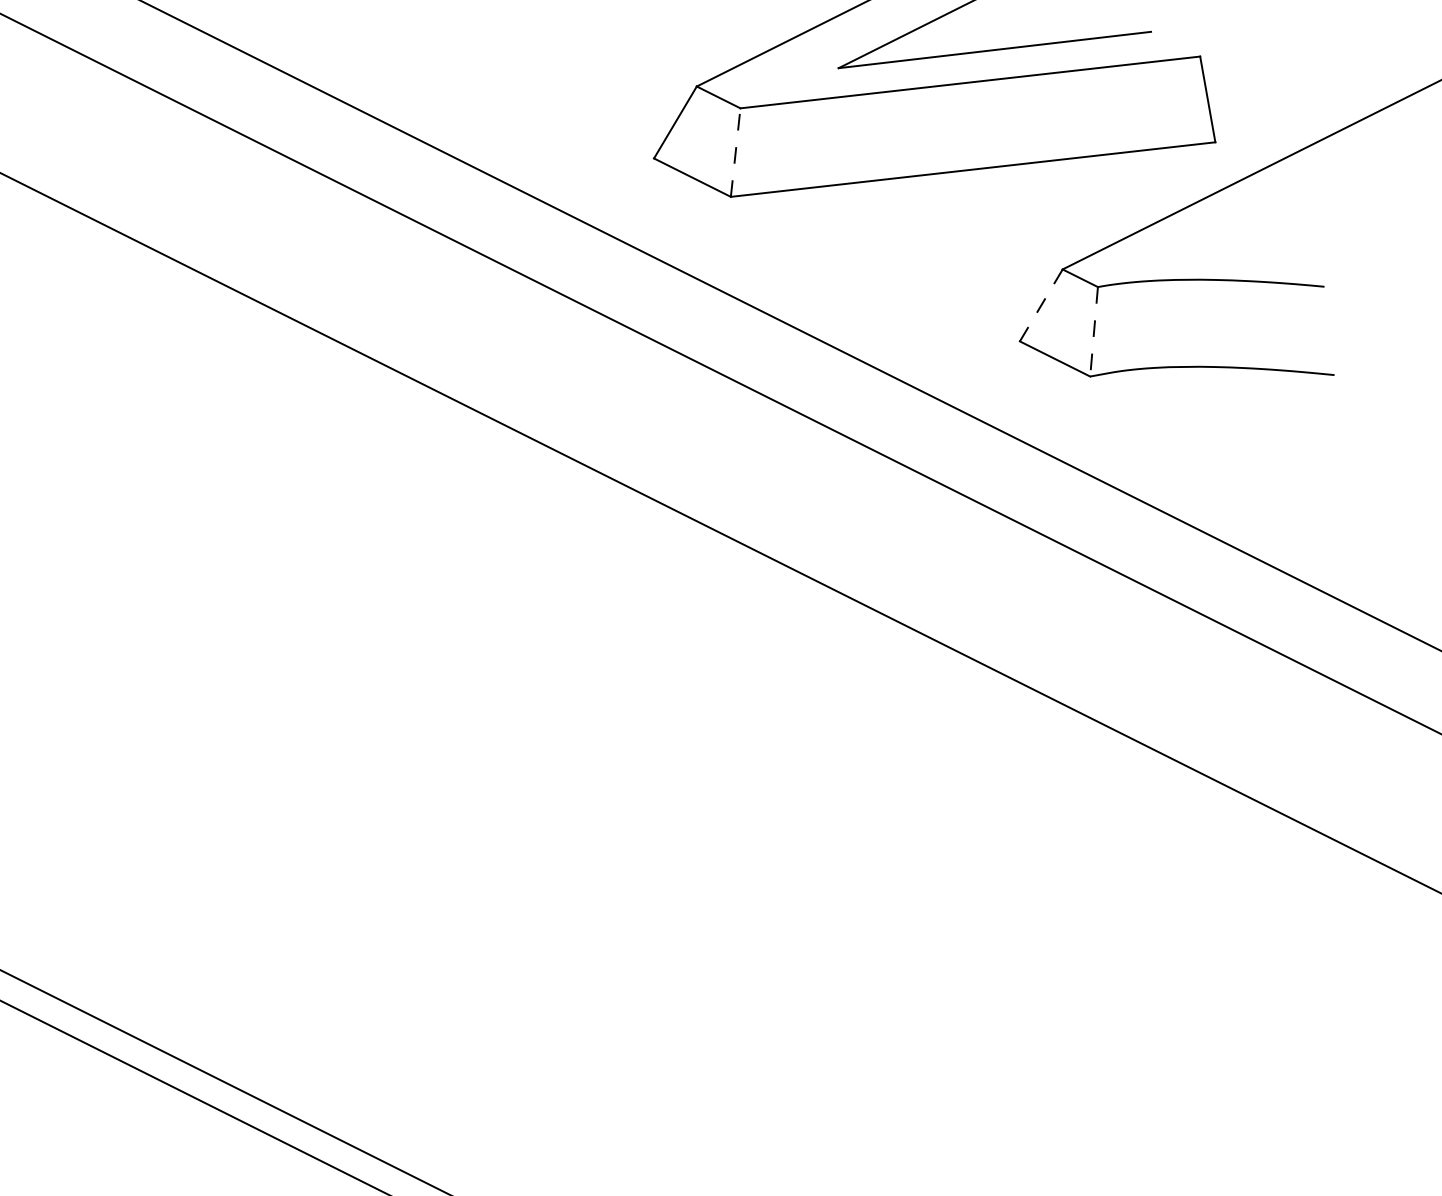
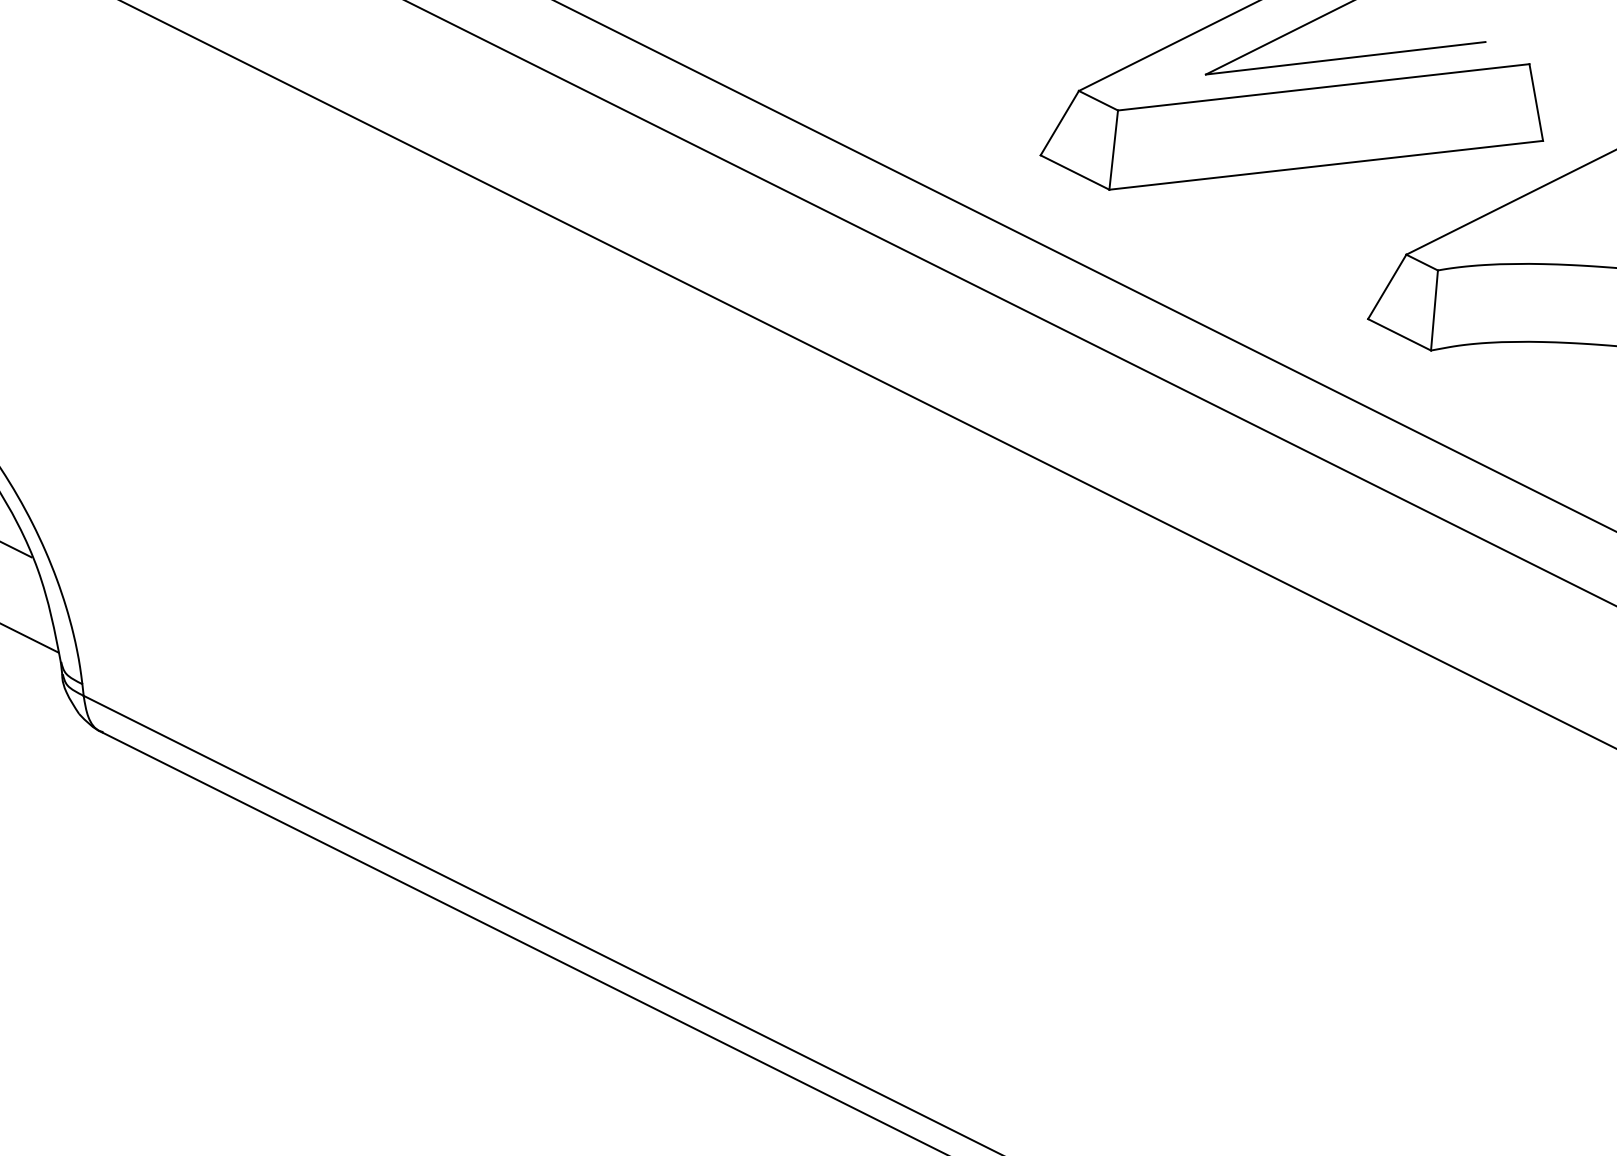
line: (735, 153) -> (1113, 150), dashed -> solid
line: (1041, 304) -> (1387, 286), dashed -> solid
line: (1094, 332) -> (1434, 311), dashed -> solid

